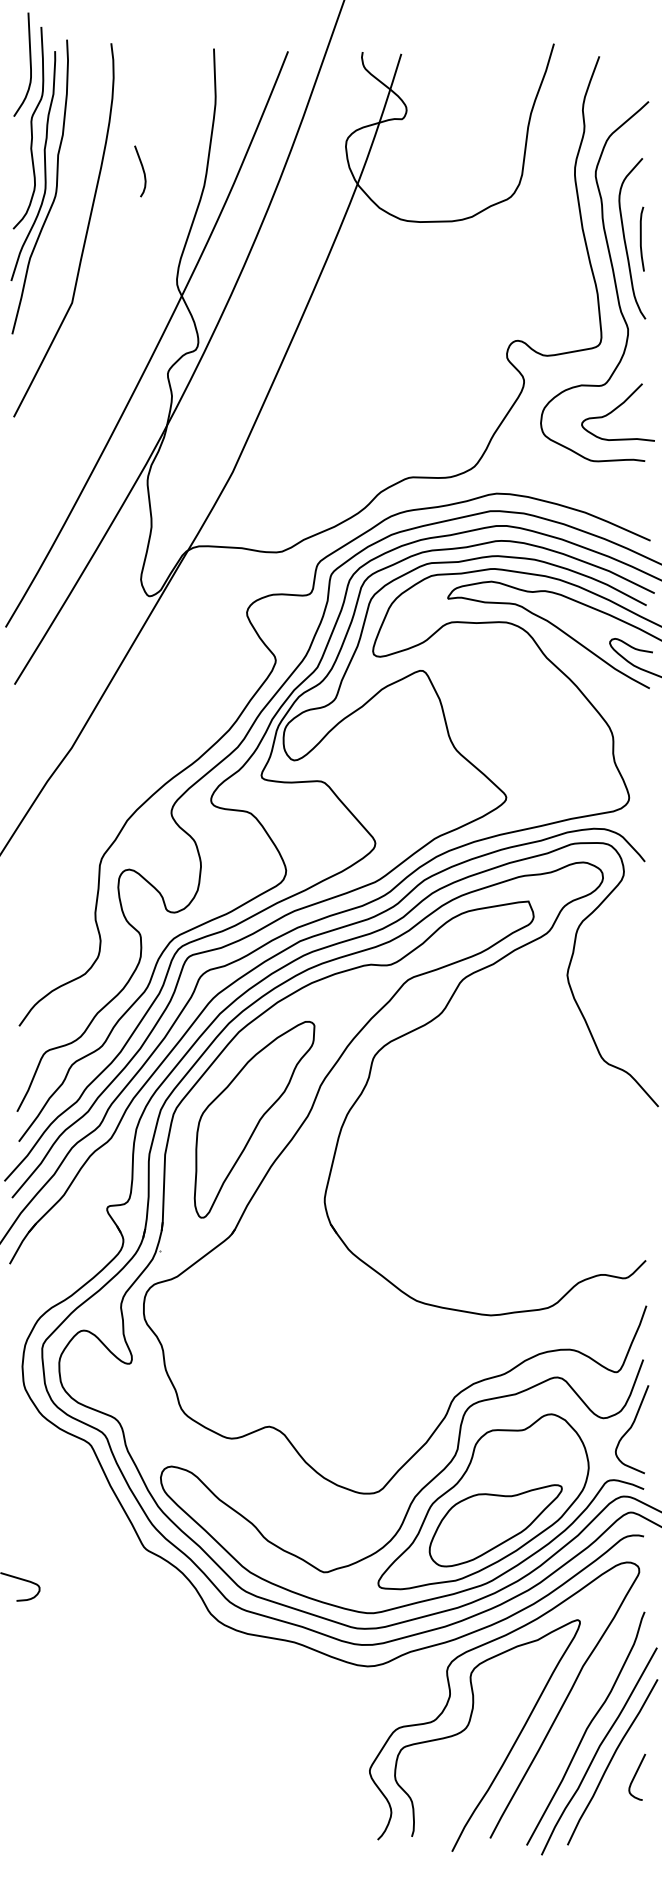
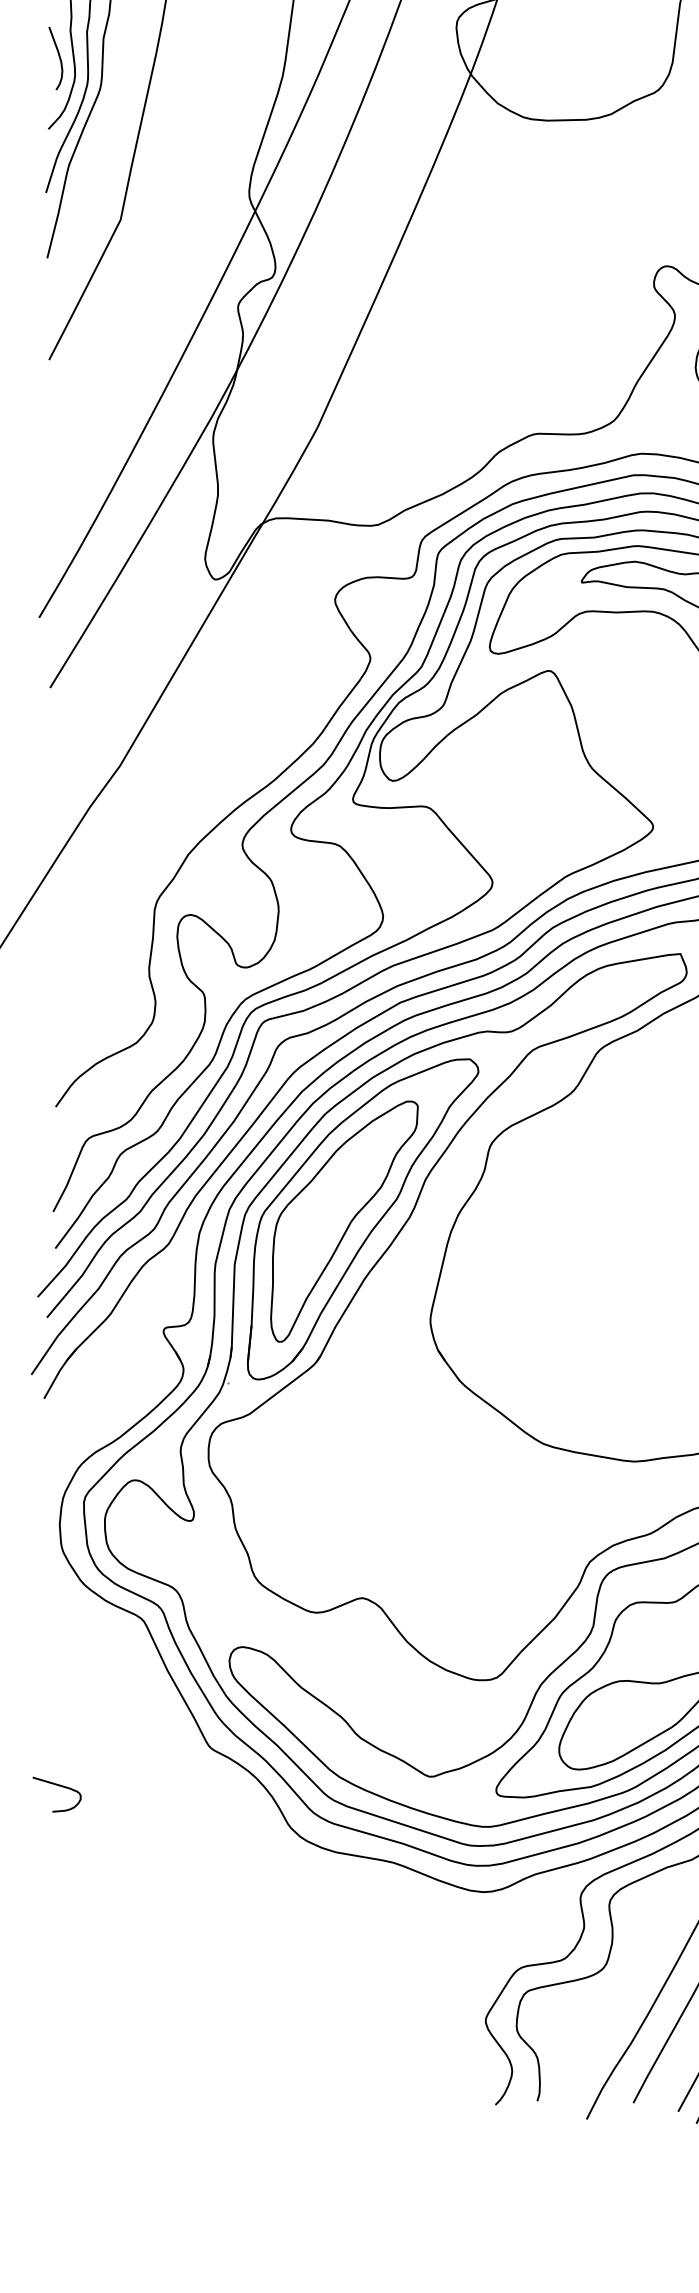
curve: (142, 170) -> (58, 57), moved
part: (269, 1117) -> (362, 1218), added

